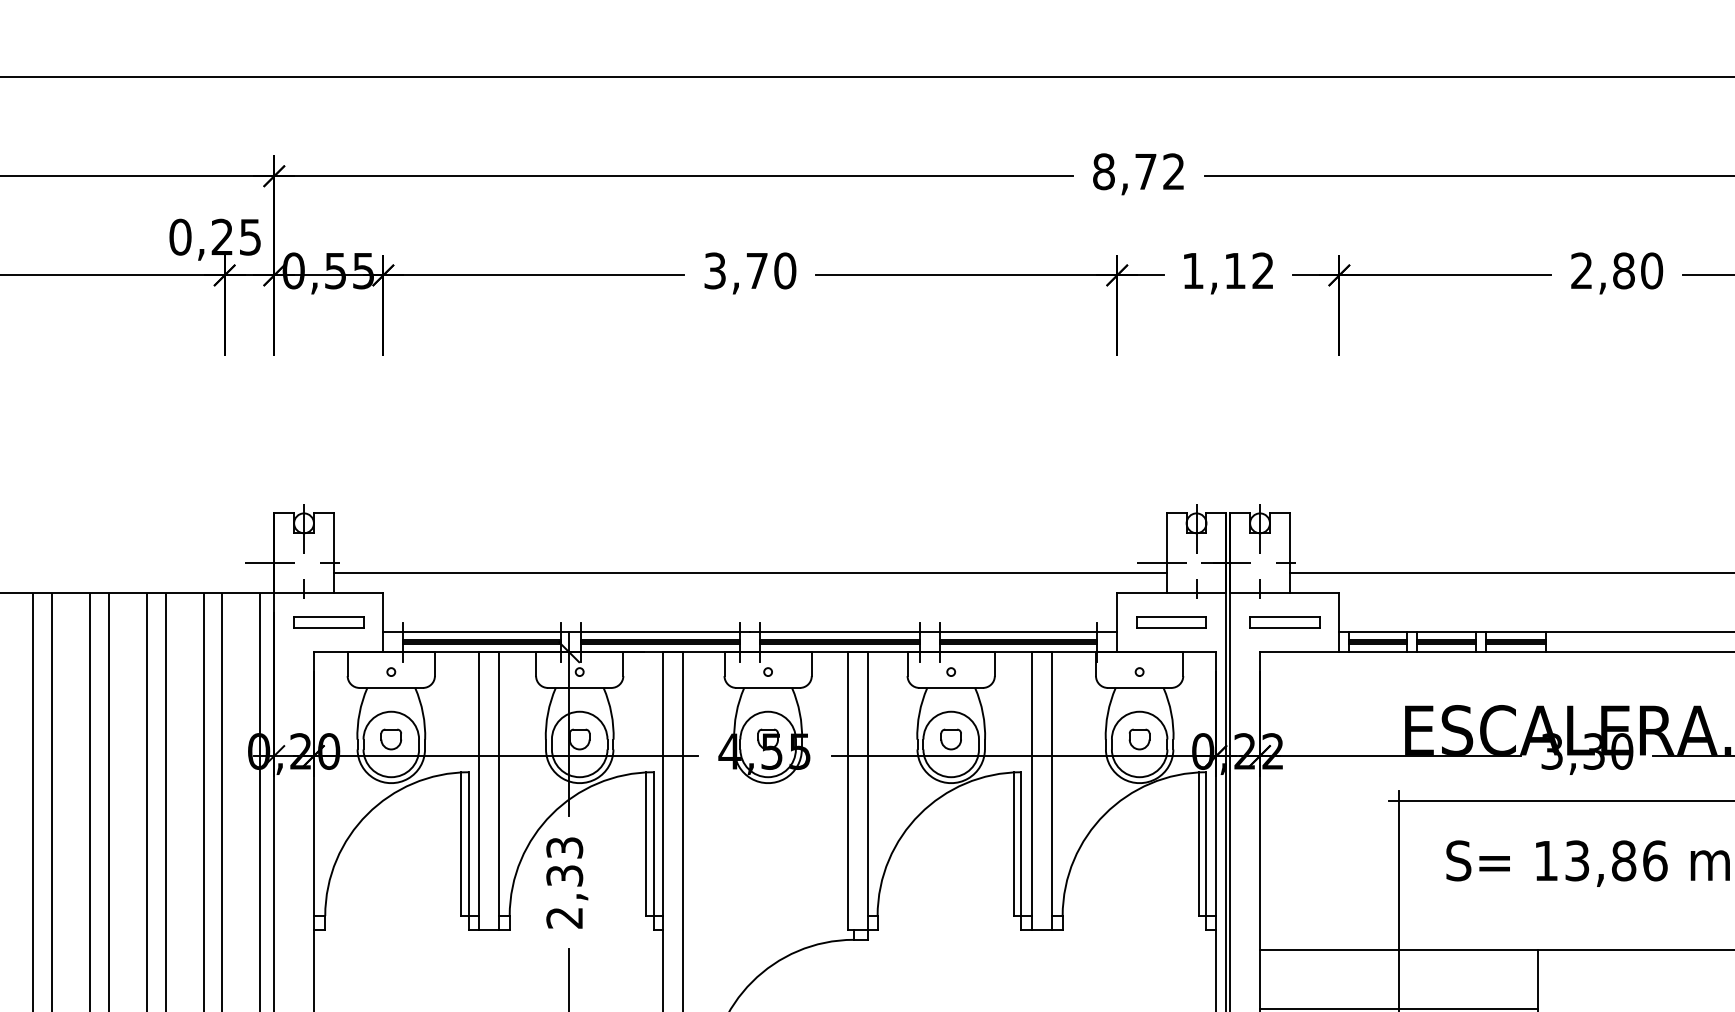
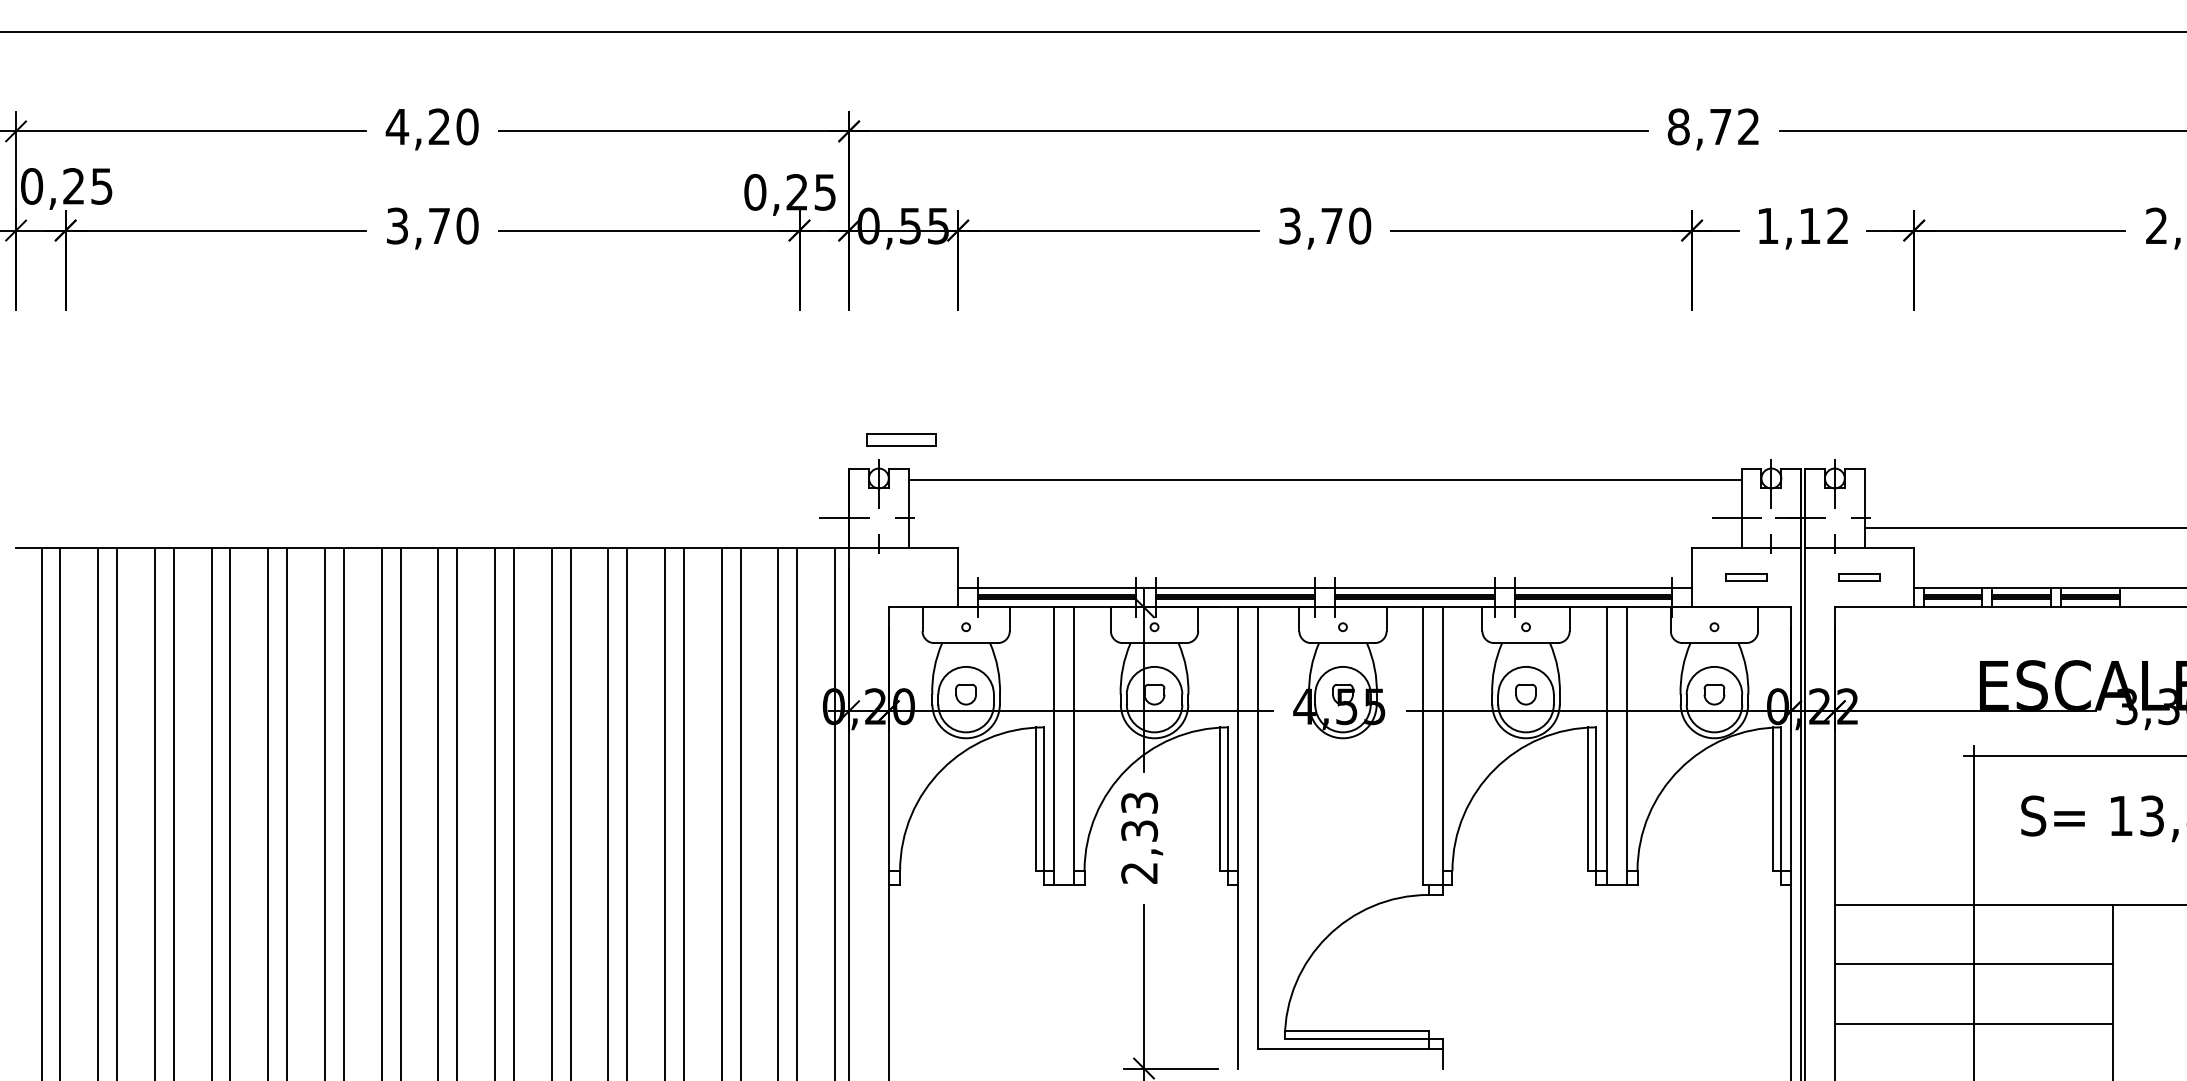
line: (749, 573) -> (1324, 480), moved
part: (328, 622) -> (901, 439), moved
part: (1171, 622) -> (1746, 577), size x0.6
part: (1284, 622) -> (1859, 577), size x0.6

